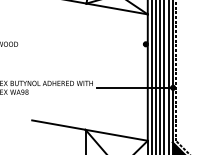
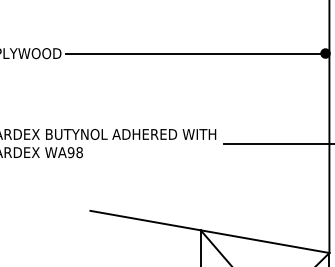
line: (82, 44) -> (194, 53), added

